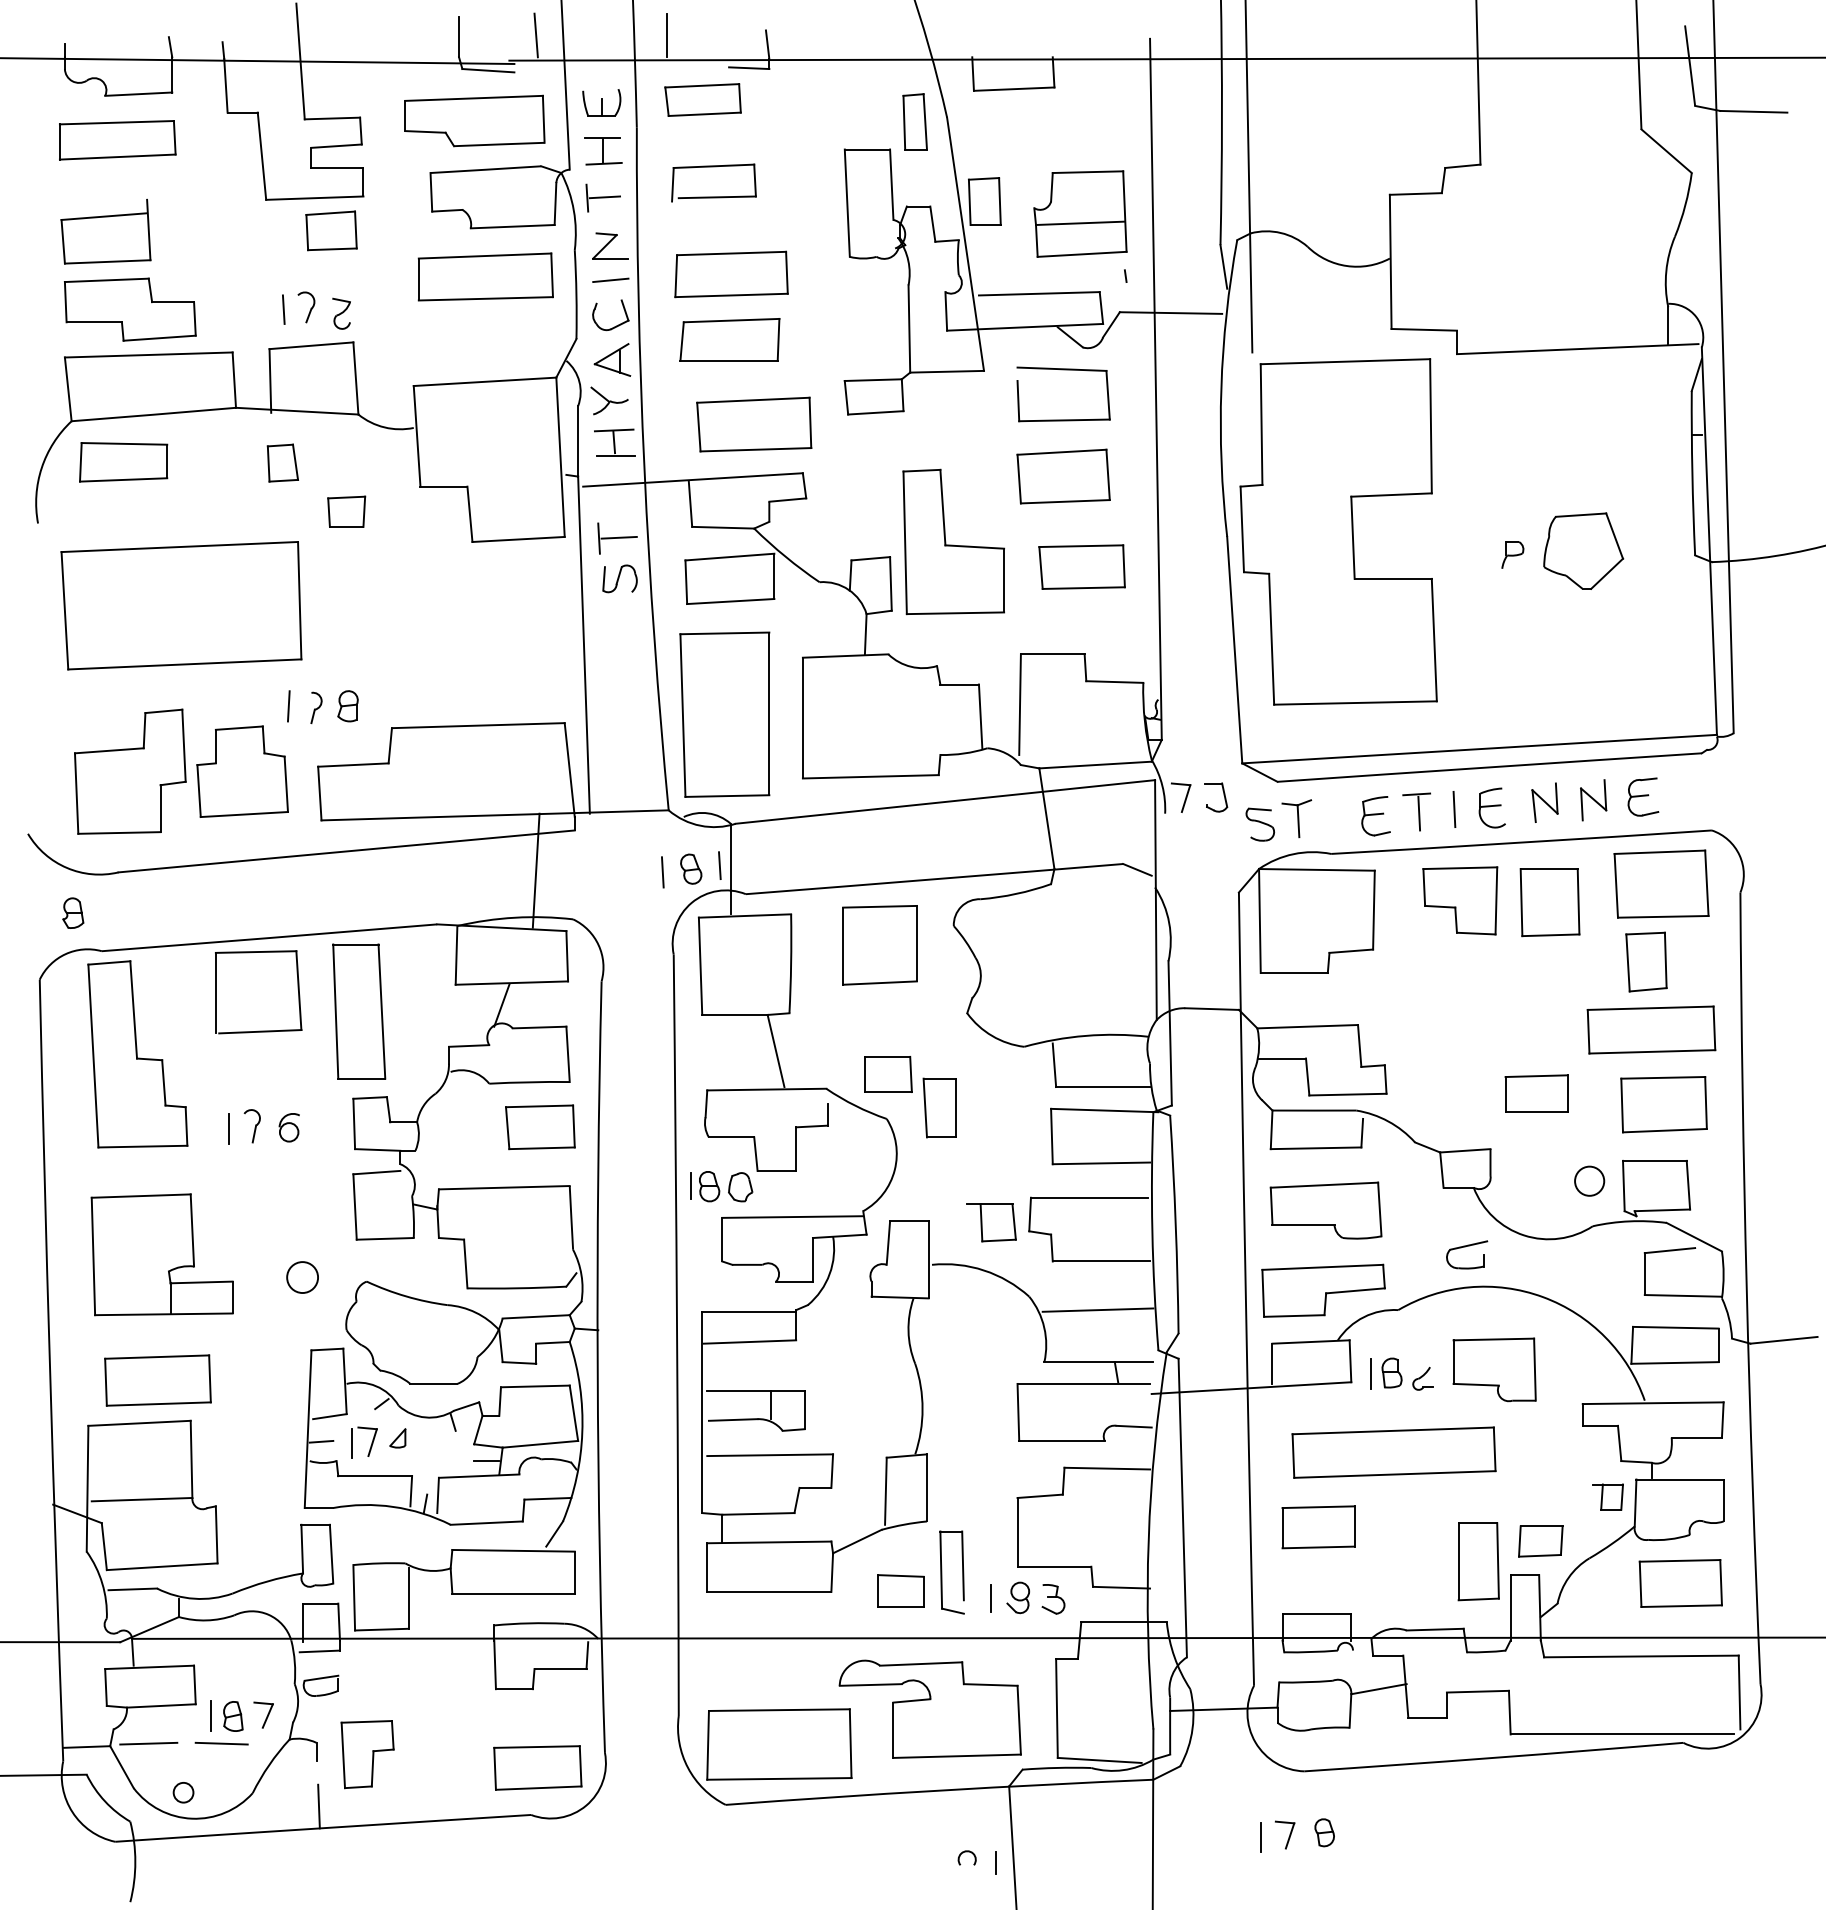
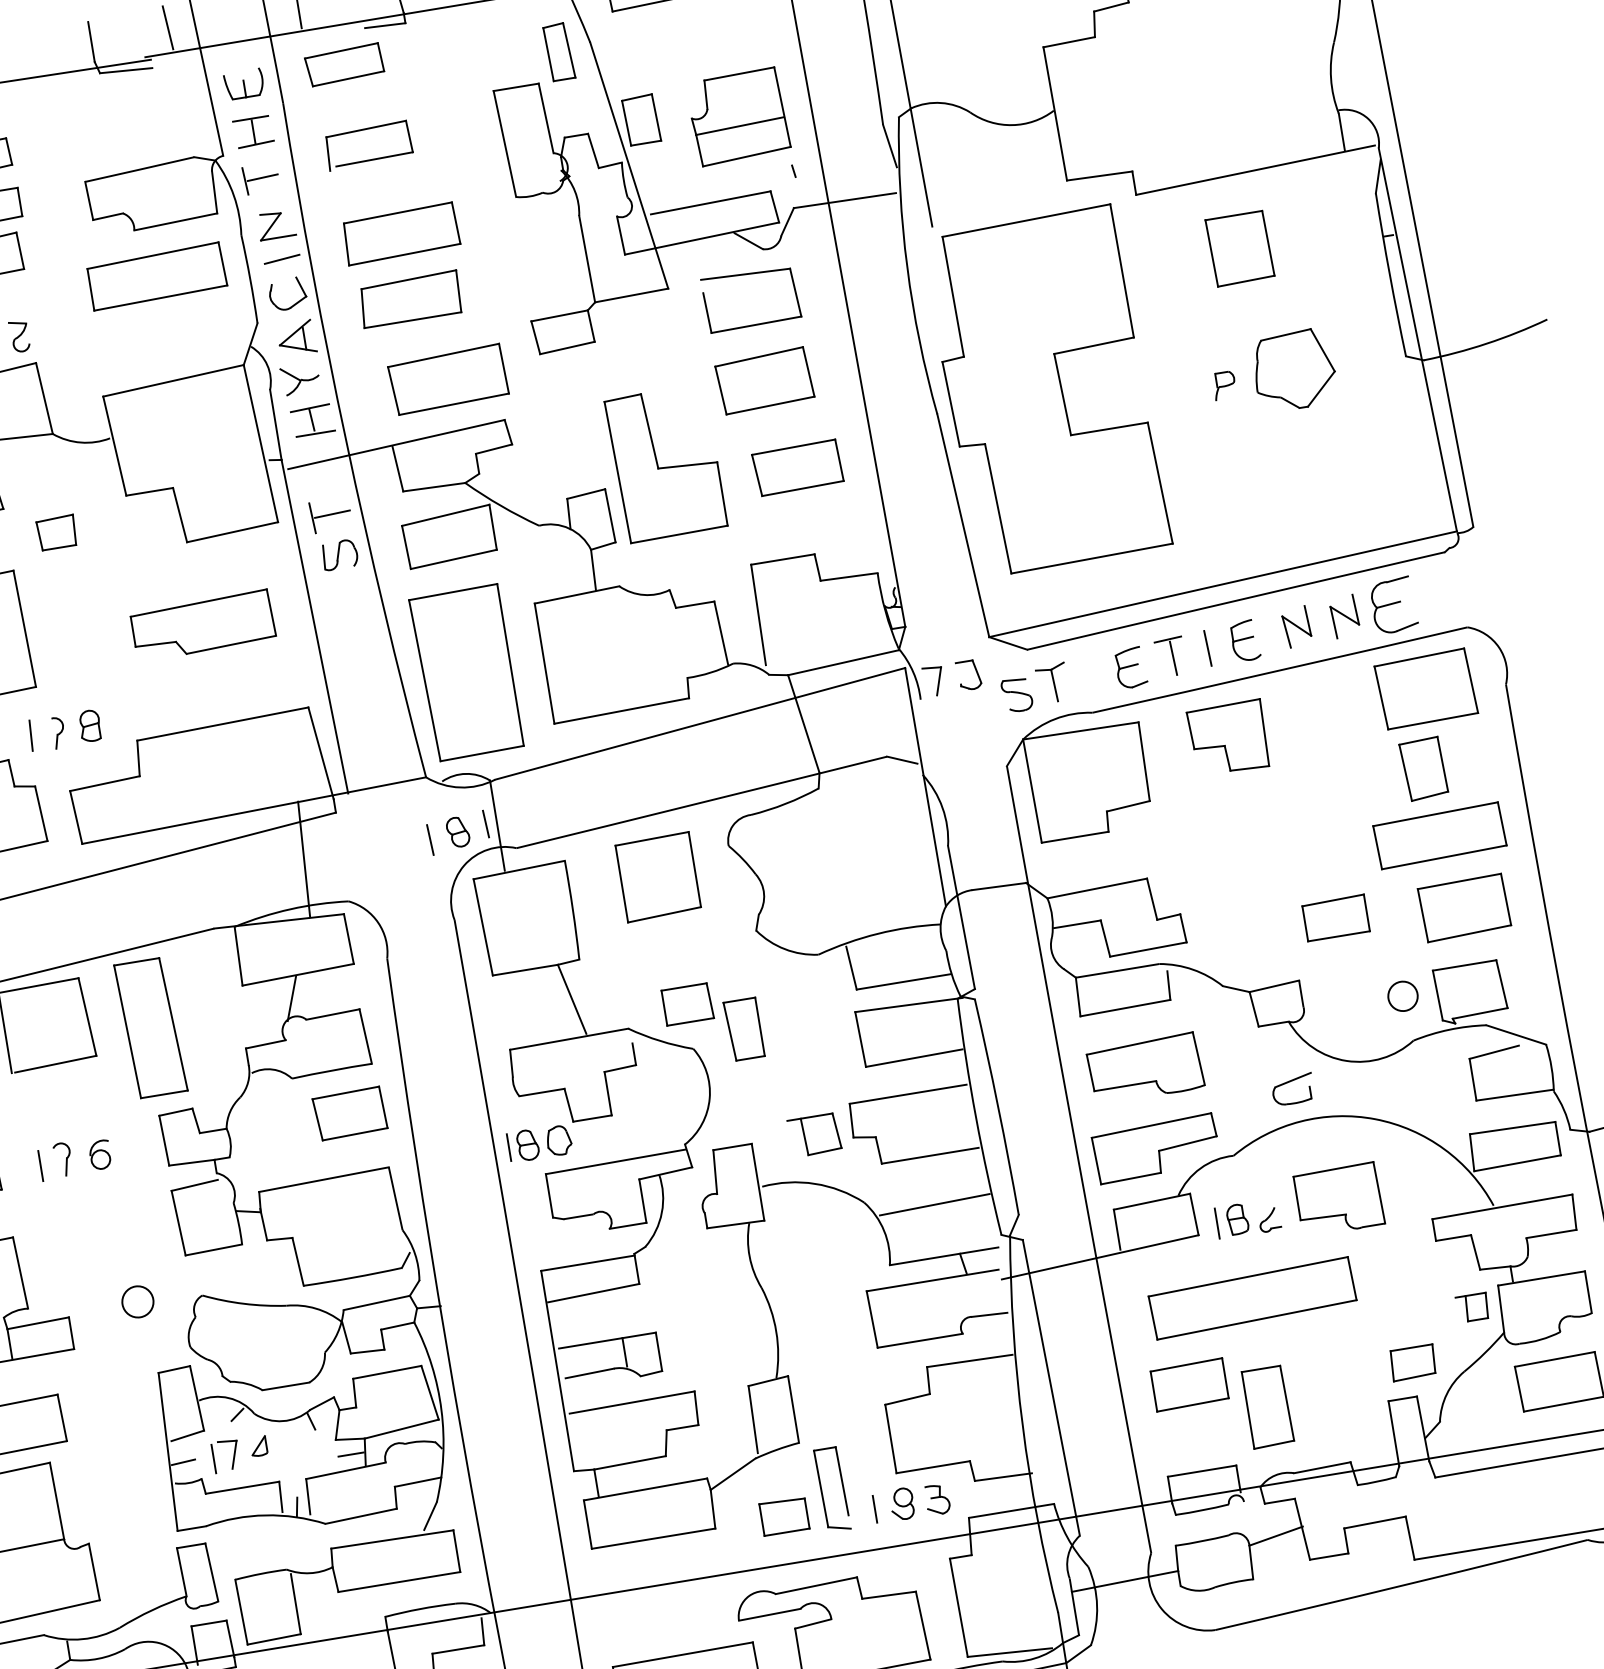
part: (474, 120) -> (202, 625), moved
part: (1643, 796) -> (1393, 604), size x1.4
part: (1549, 902) -> (1239, 248), moved
part: (1478, 1561) -> (1267, 1407), moved

